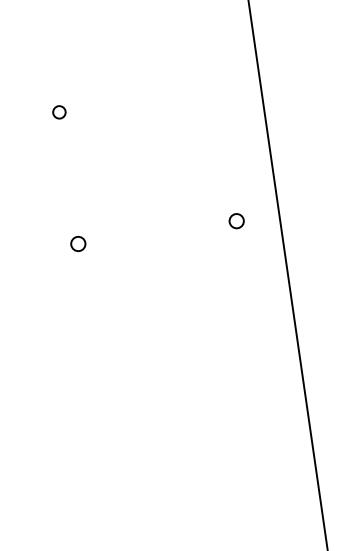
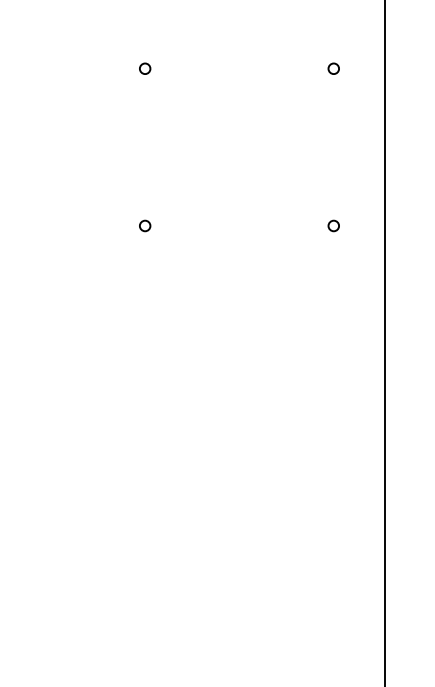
circle: (217, 89) -> (333, 68), added
circle: (59, 111) -> (145, 68), size x0.71
circle: (236, 220) -> (333, 225), size x0.62
circle: (78, 243) -> (145, 225), size x0.62

